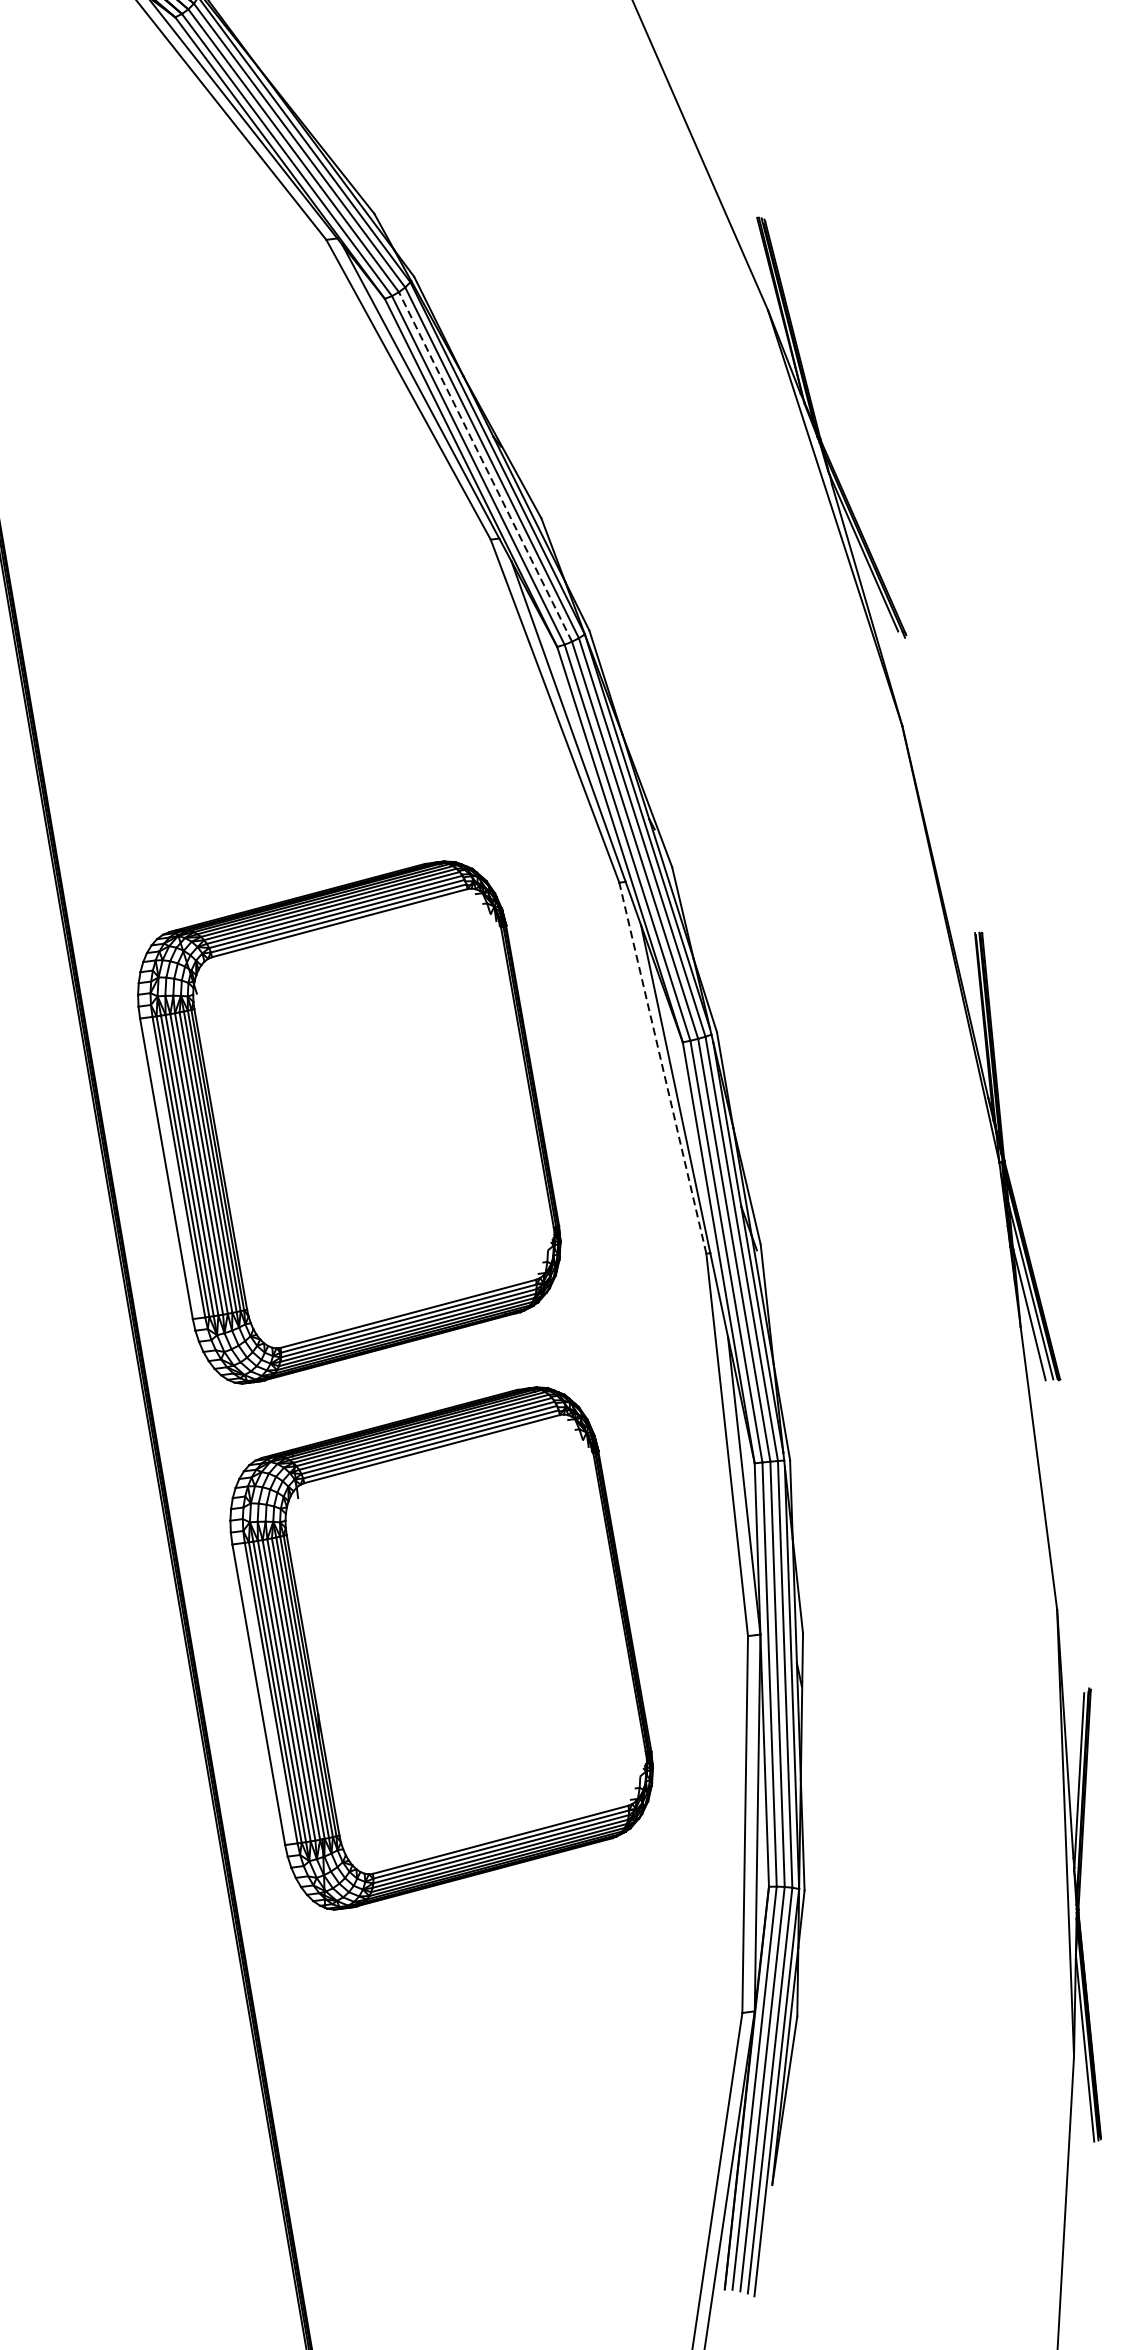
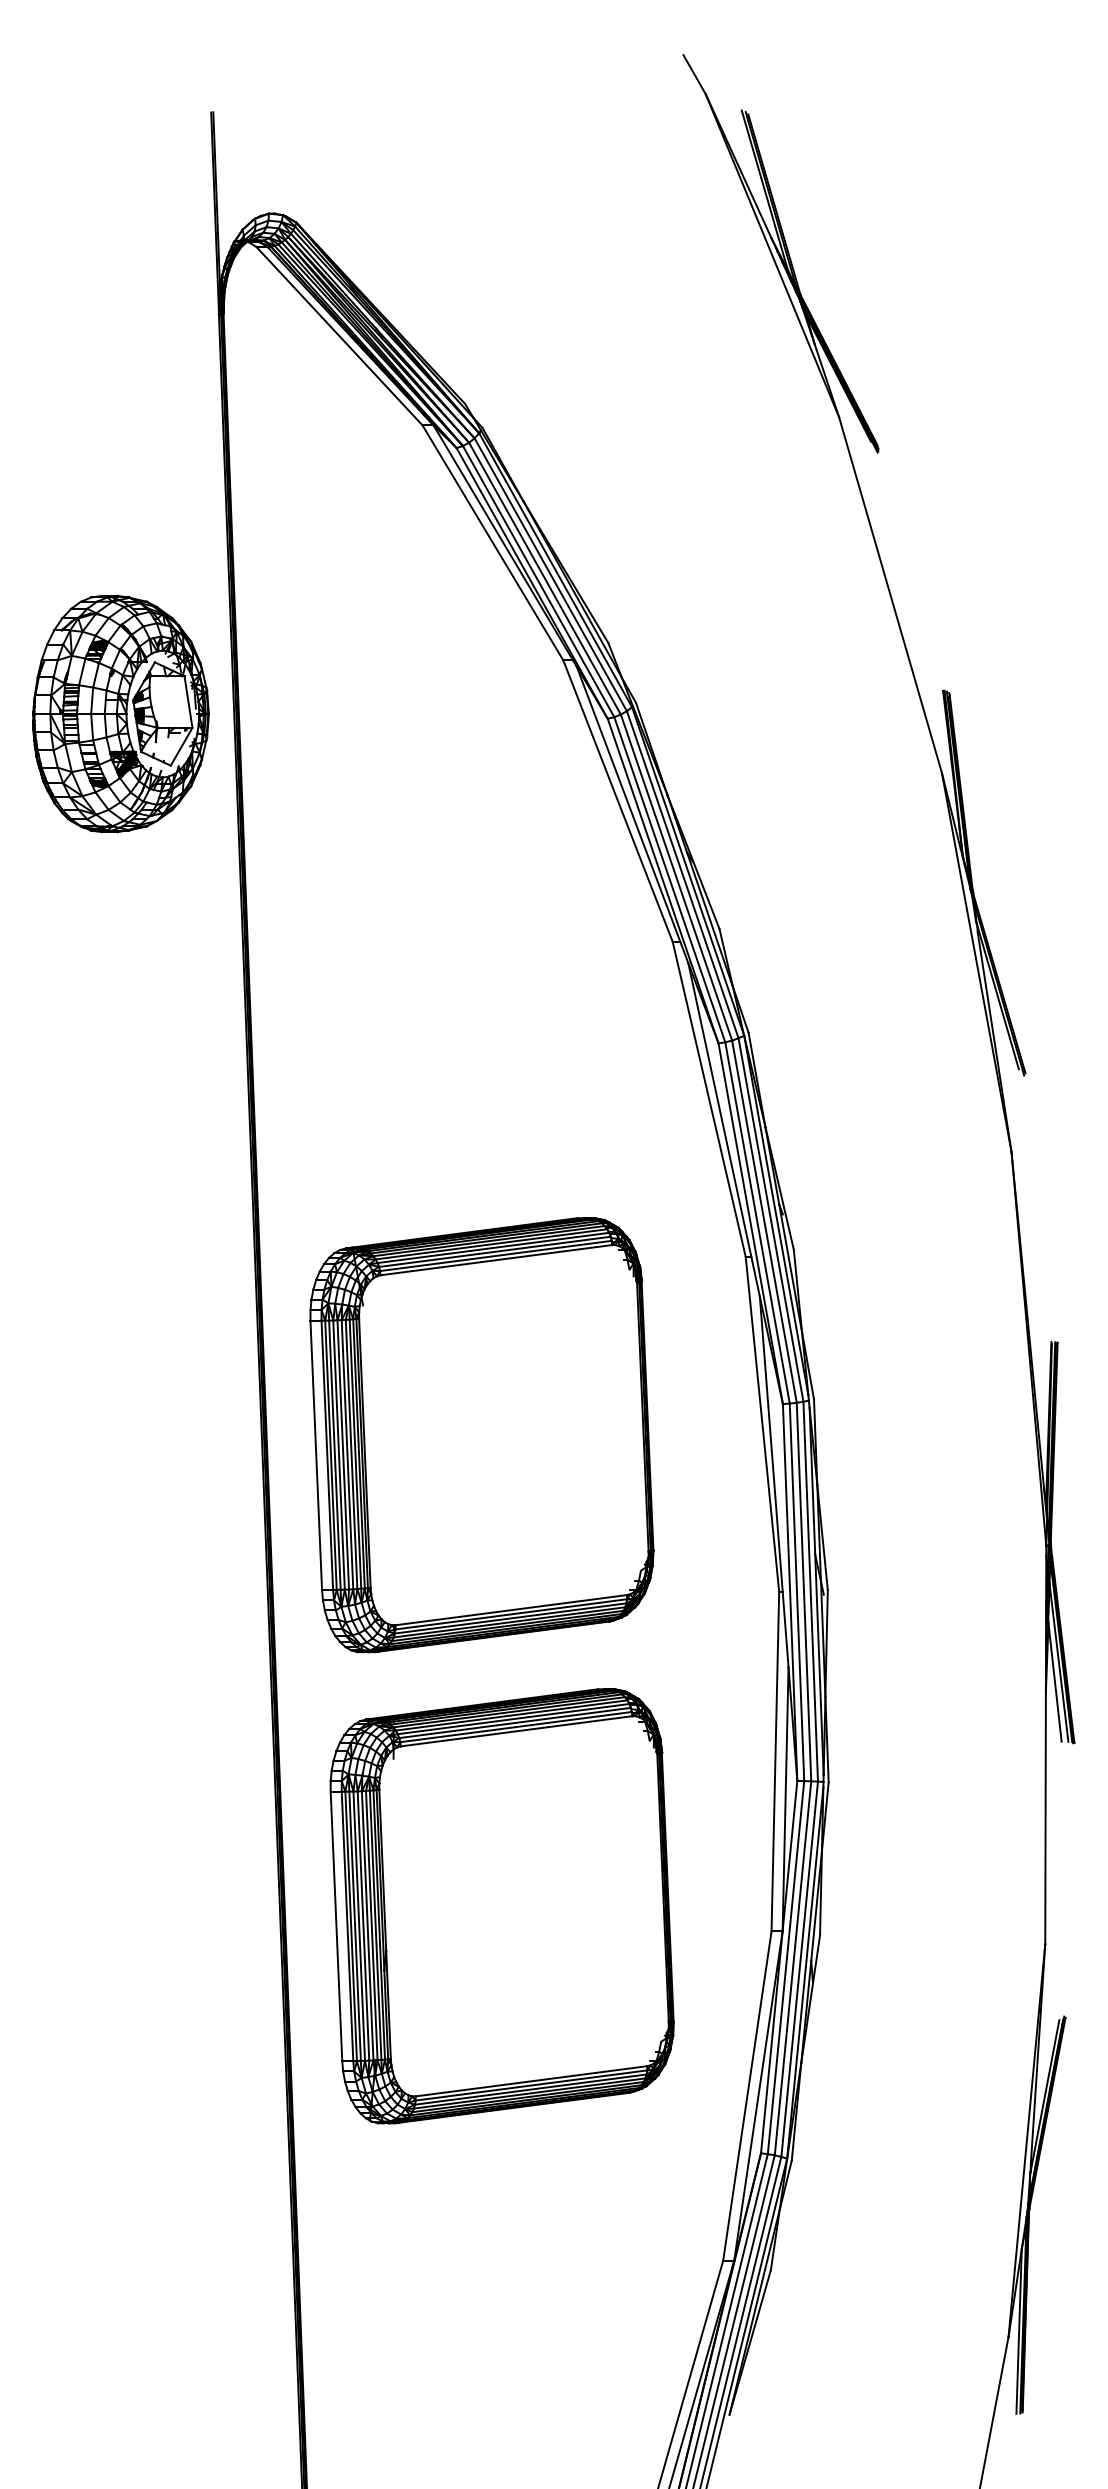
line: (485, 466) -> (676, 877), dashed -> solid
line: (662, 1067) -> (762, 1423), dashed -> solid

